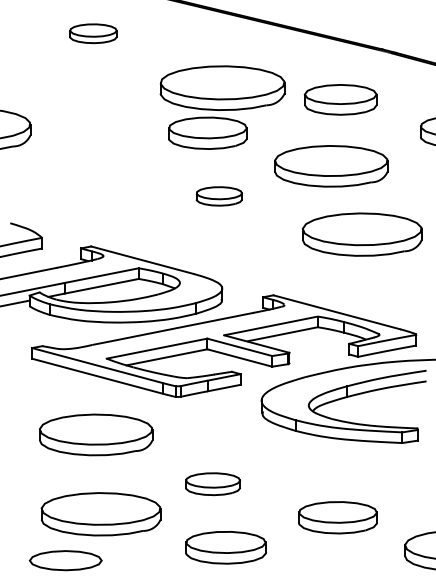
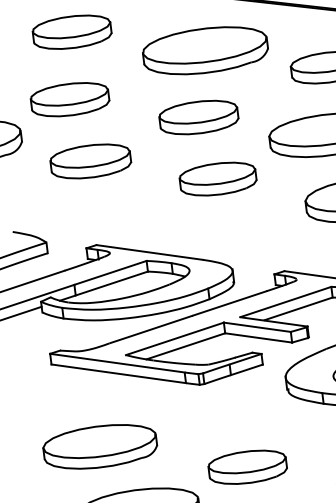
part: (93, 33) -> (72, 32), size x1.67
part: (222, 87) -> (205, 50), moved
part: (82, 99) -> (69, 99), added
part: (95, 163) -> (90, 161), added
part: (219, 196) -> (218, 179), size x1.67
part: (96, 434) -> (100, 446), moved
part: (212, 483) -> (247, 466), size x1.43

